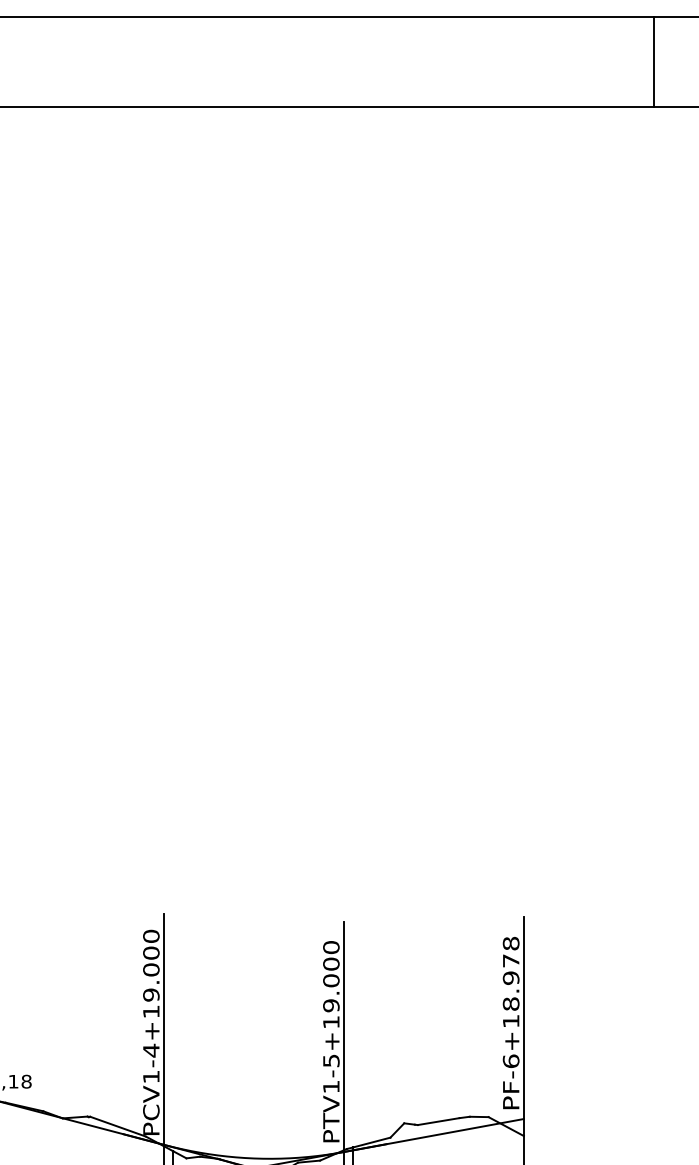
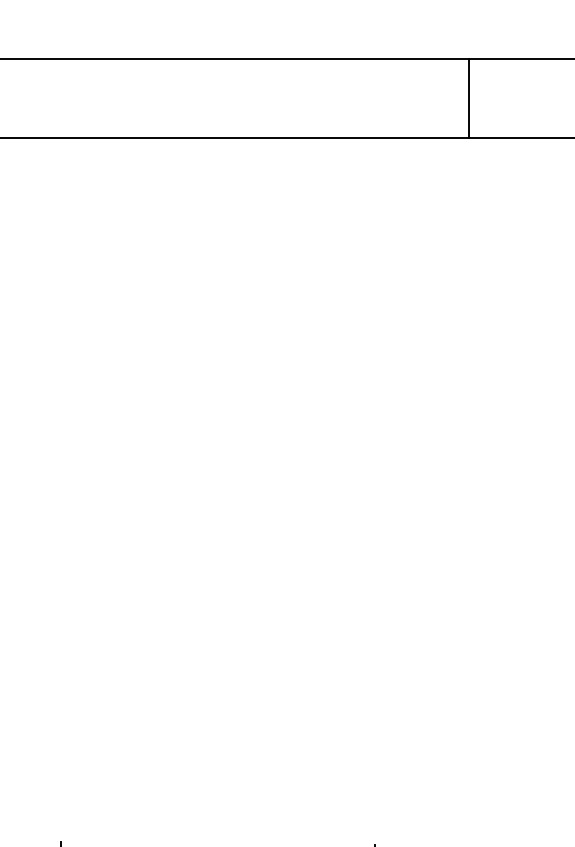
line: (654, 61) -> (469, 98), moved

